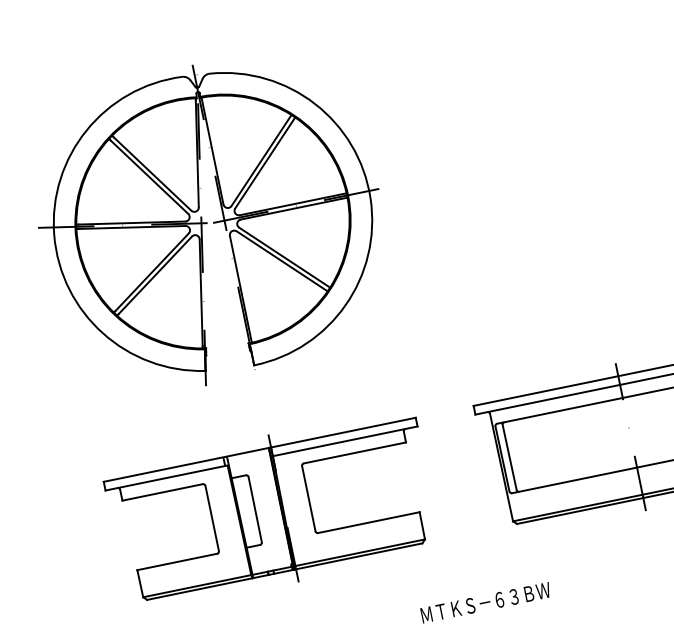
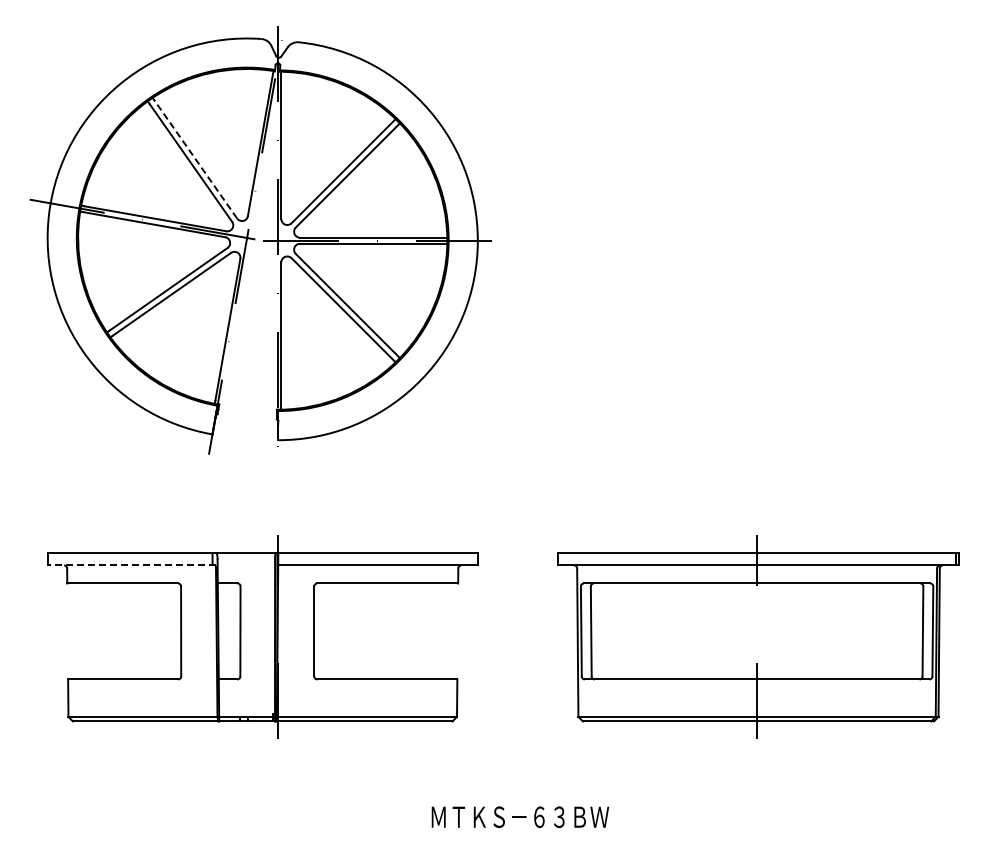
line: (152, 174) -> (195, 159), solid -> dashed
line: (166, 478) -> (131, 565), solid -> dashed

